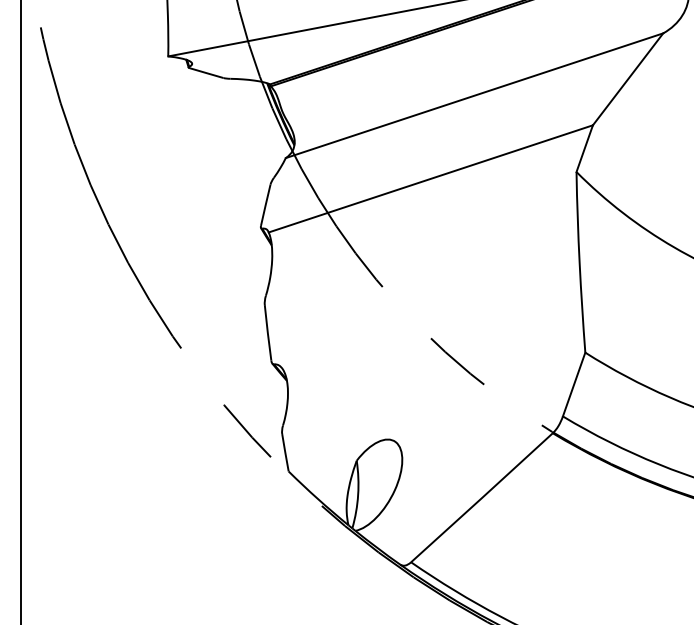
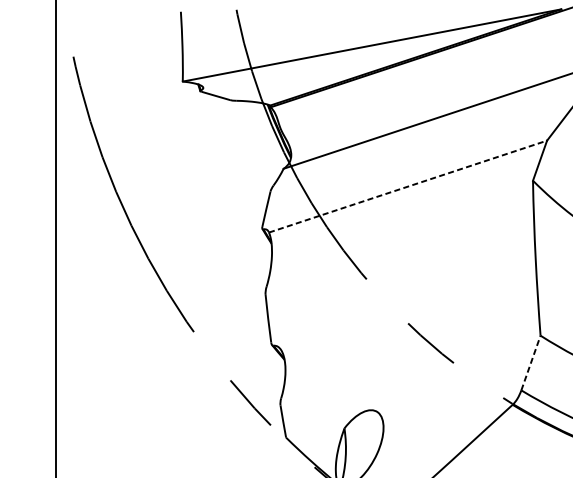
line: (430, 178) -> (407, 186), solid -> dashed
line: (574, 384) -> (531, 363), solid -> dashed

